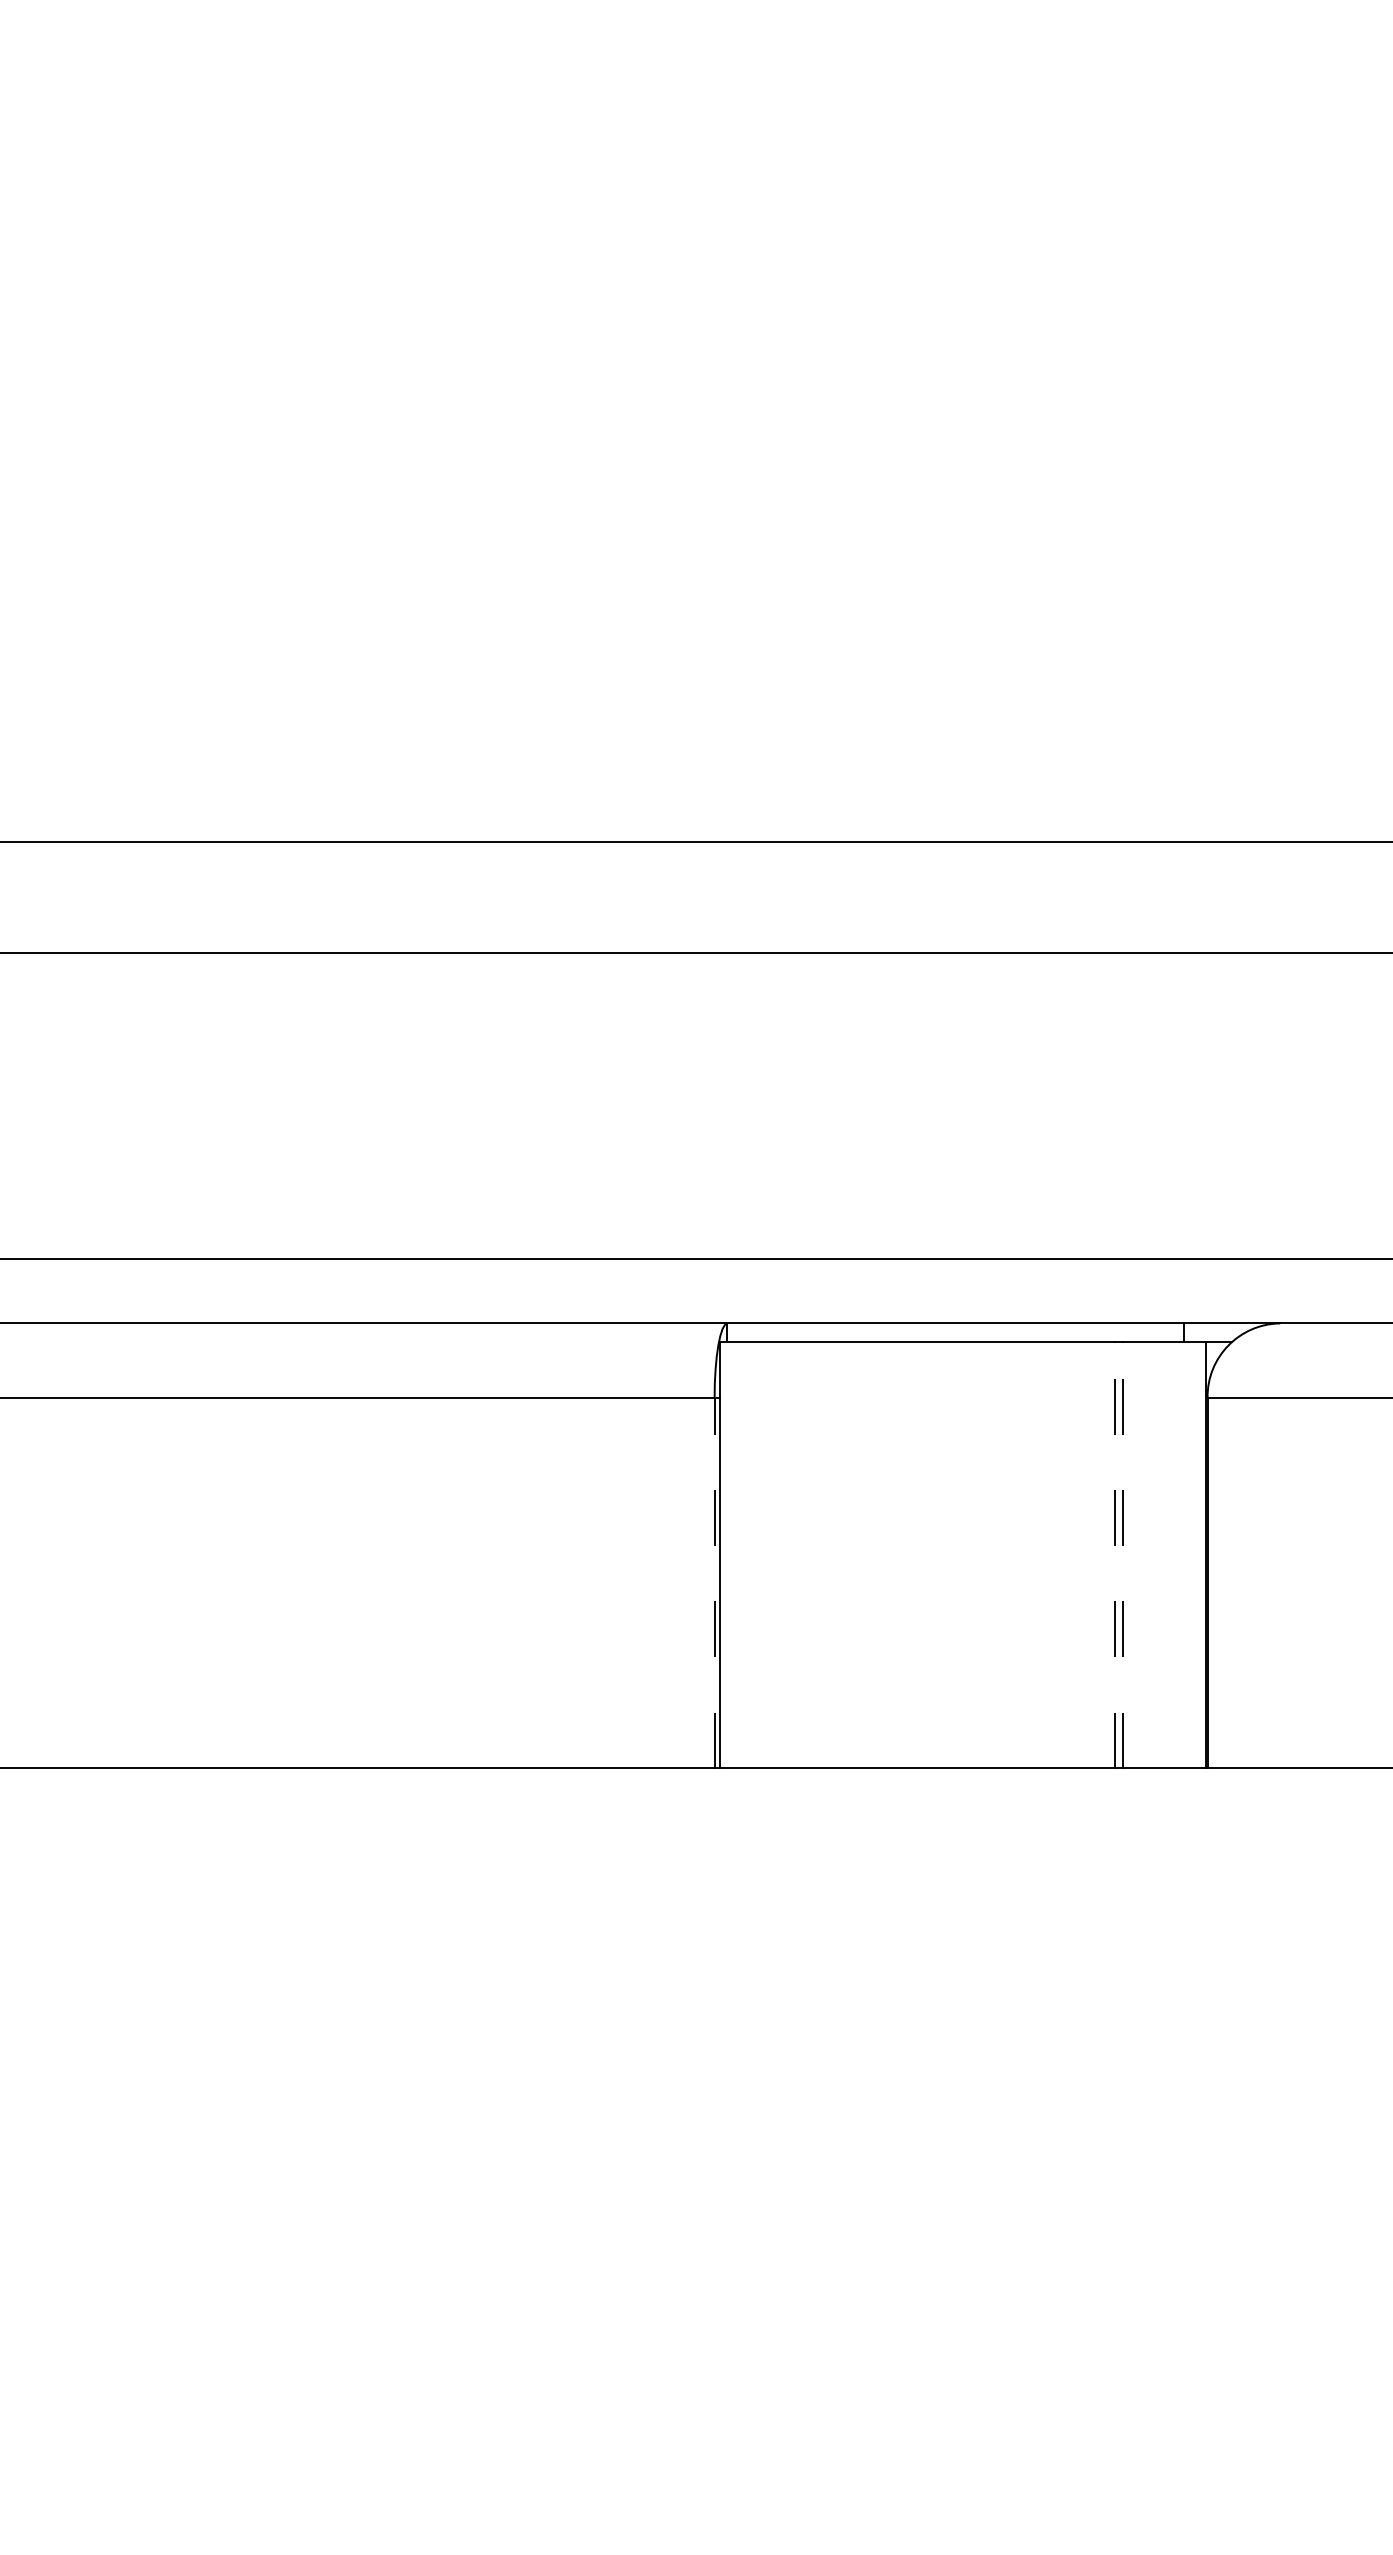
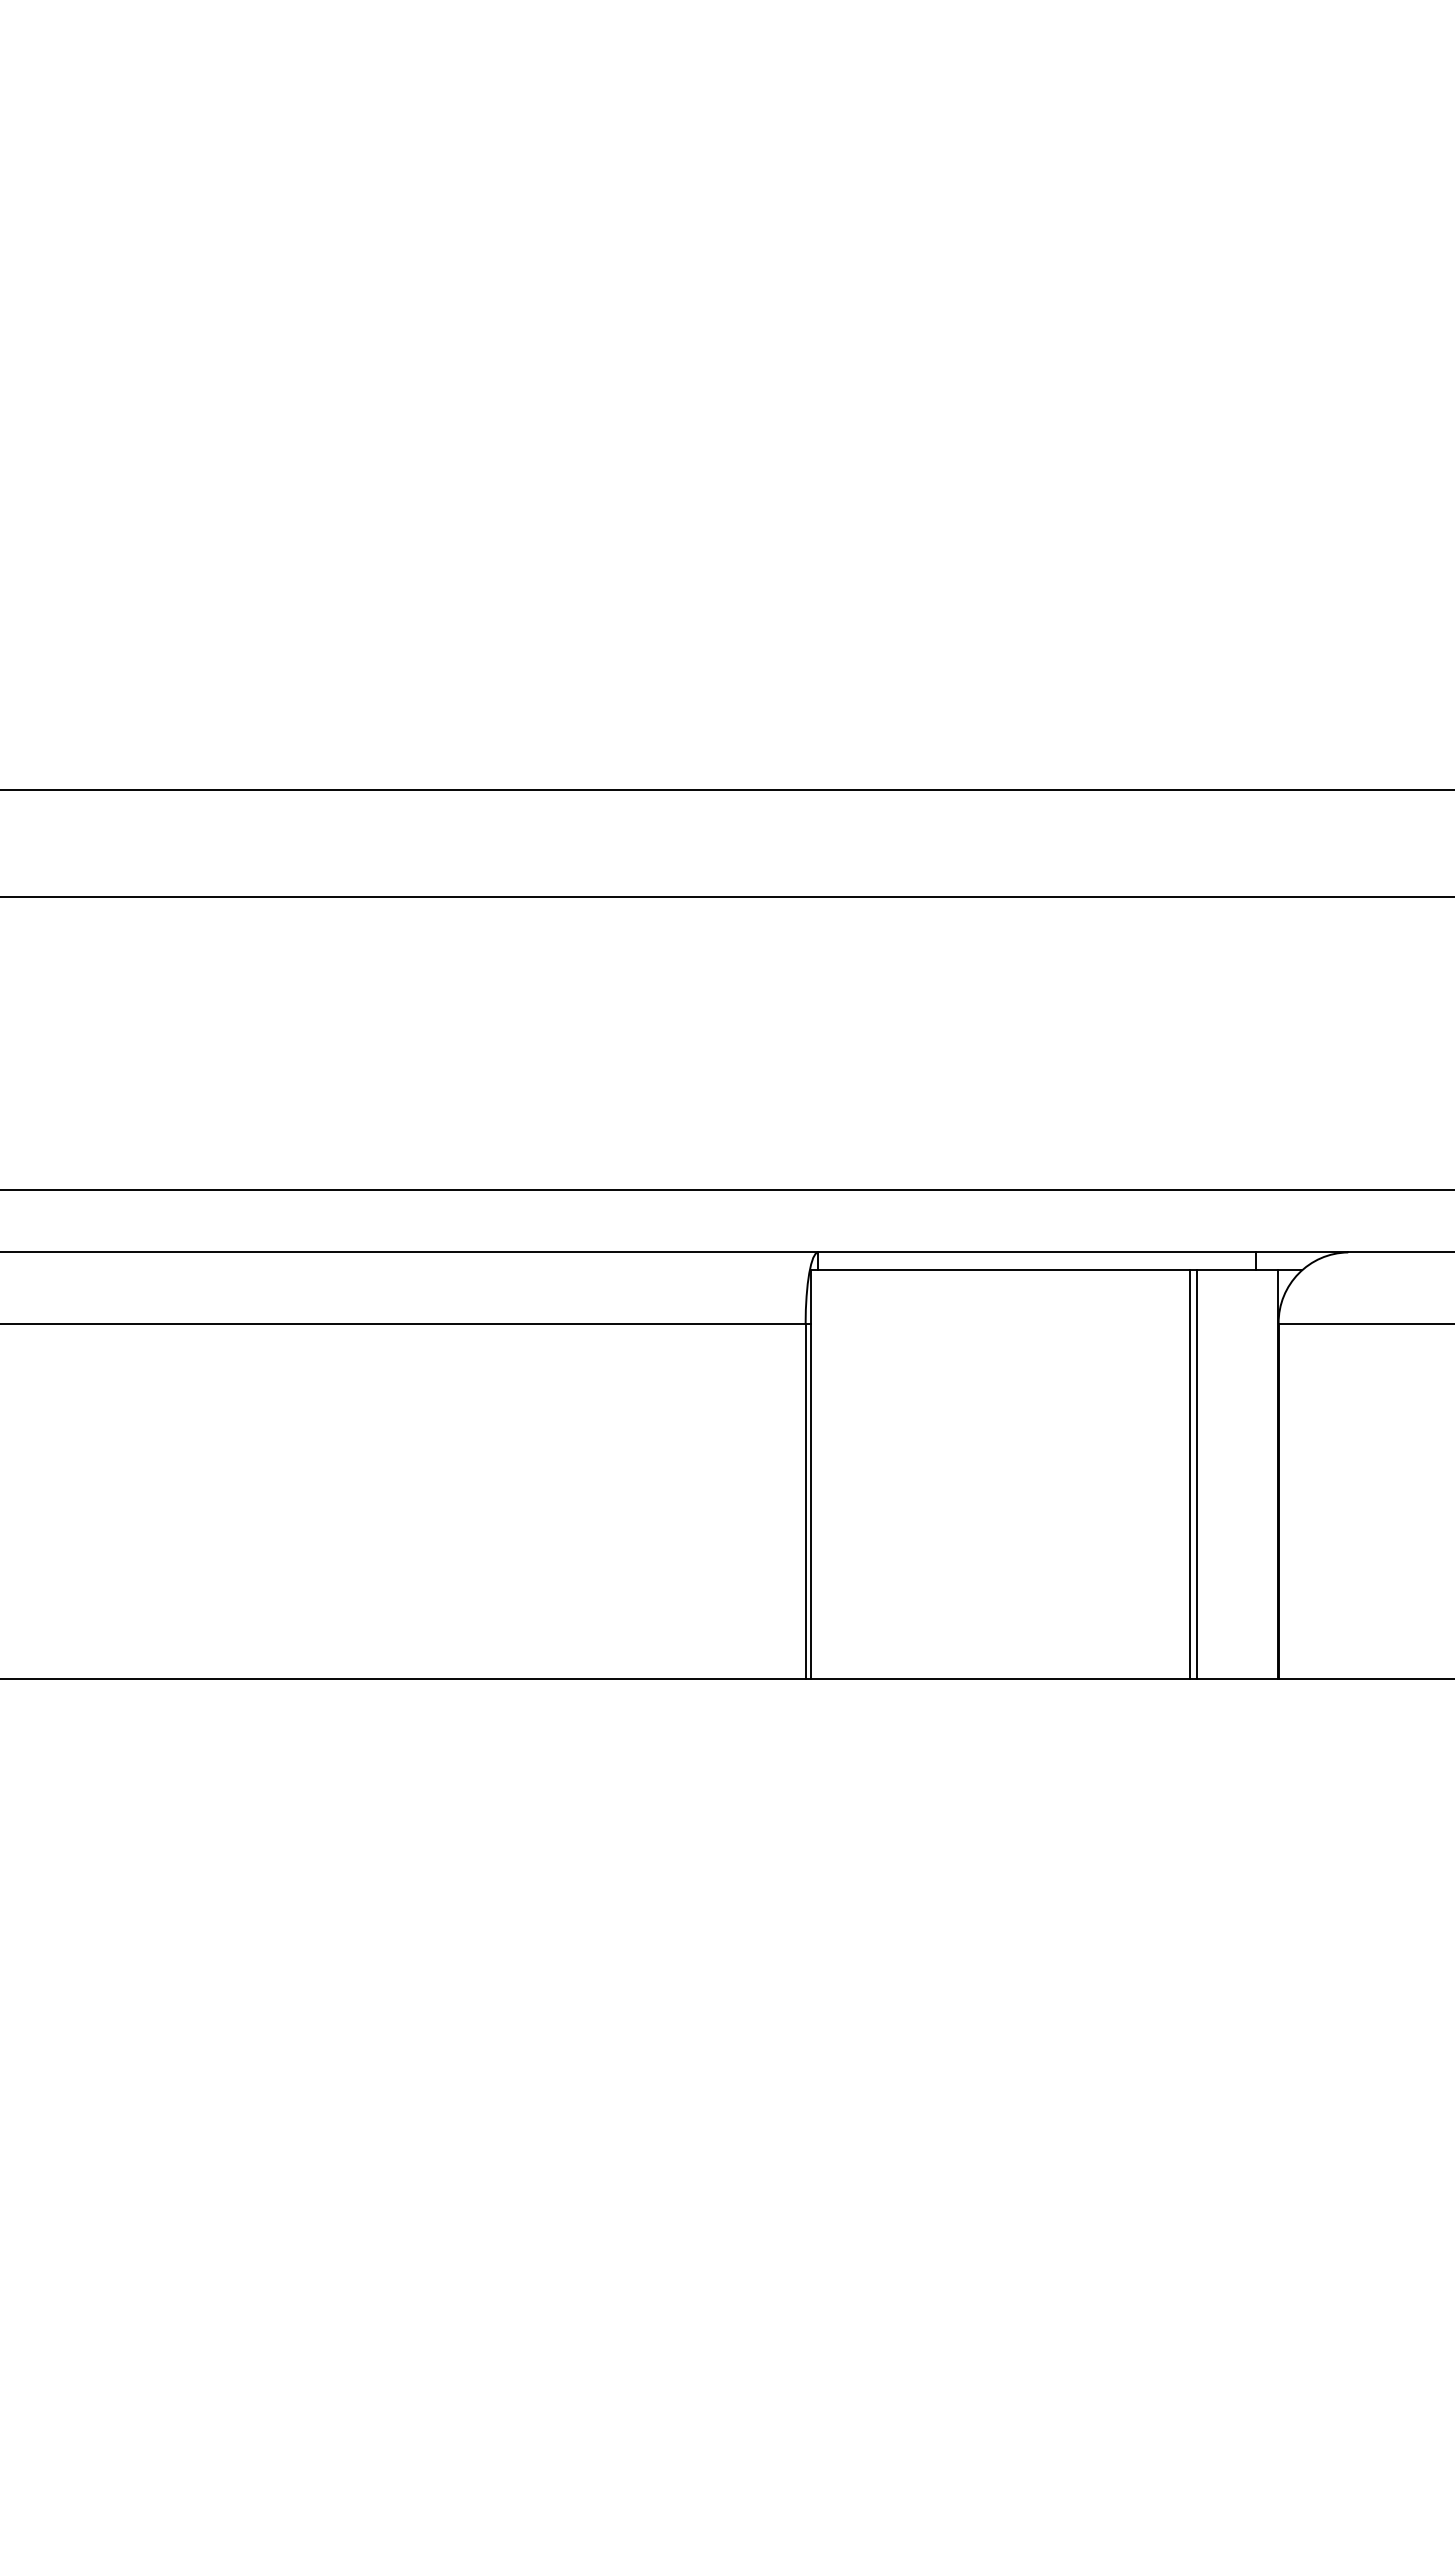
line: (1115, 1554) -> (1190, 1474), dashed -> solid
line: (1123, 1554) -> (1197, 1474), dashed -> solid
line: (714, 1583) -> (805, 1501), dashed -> solid

